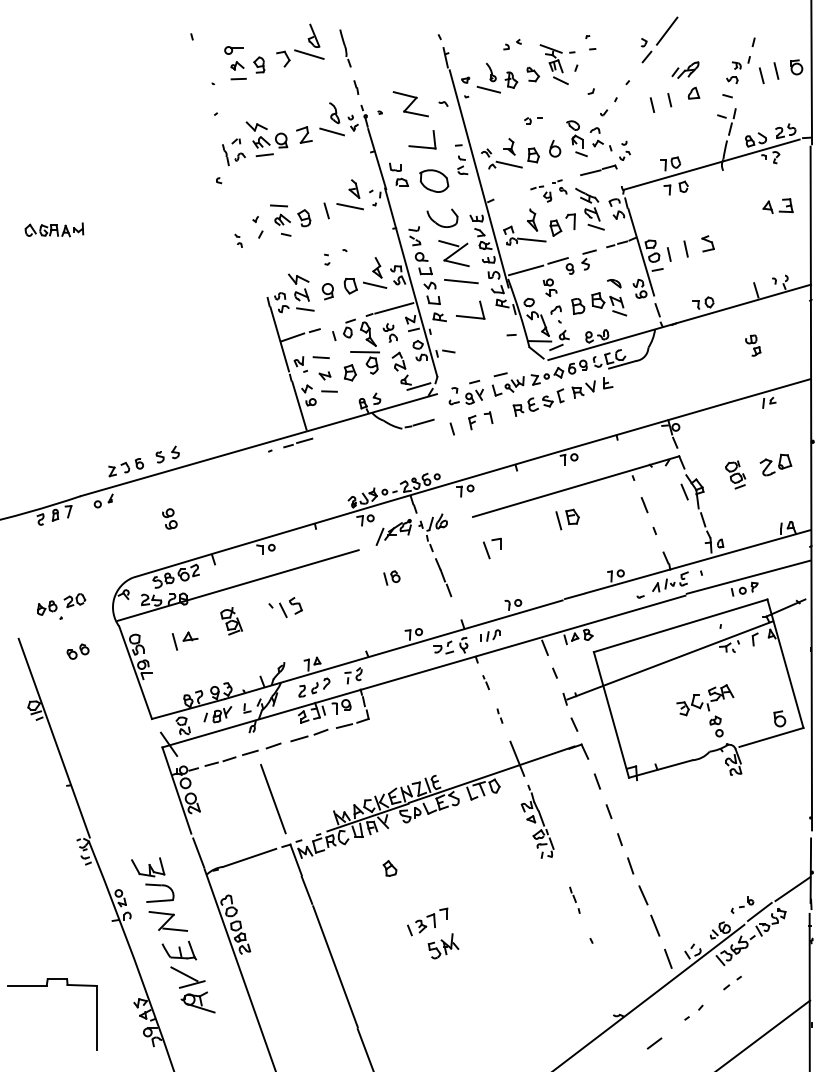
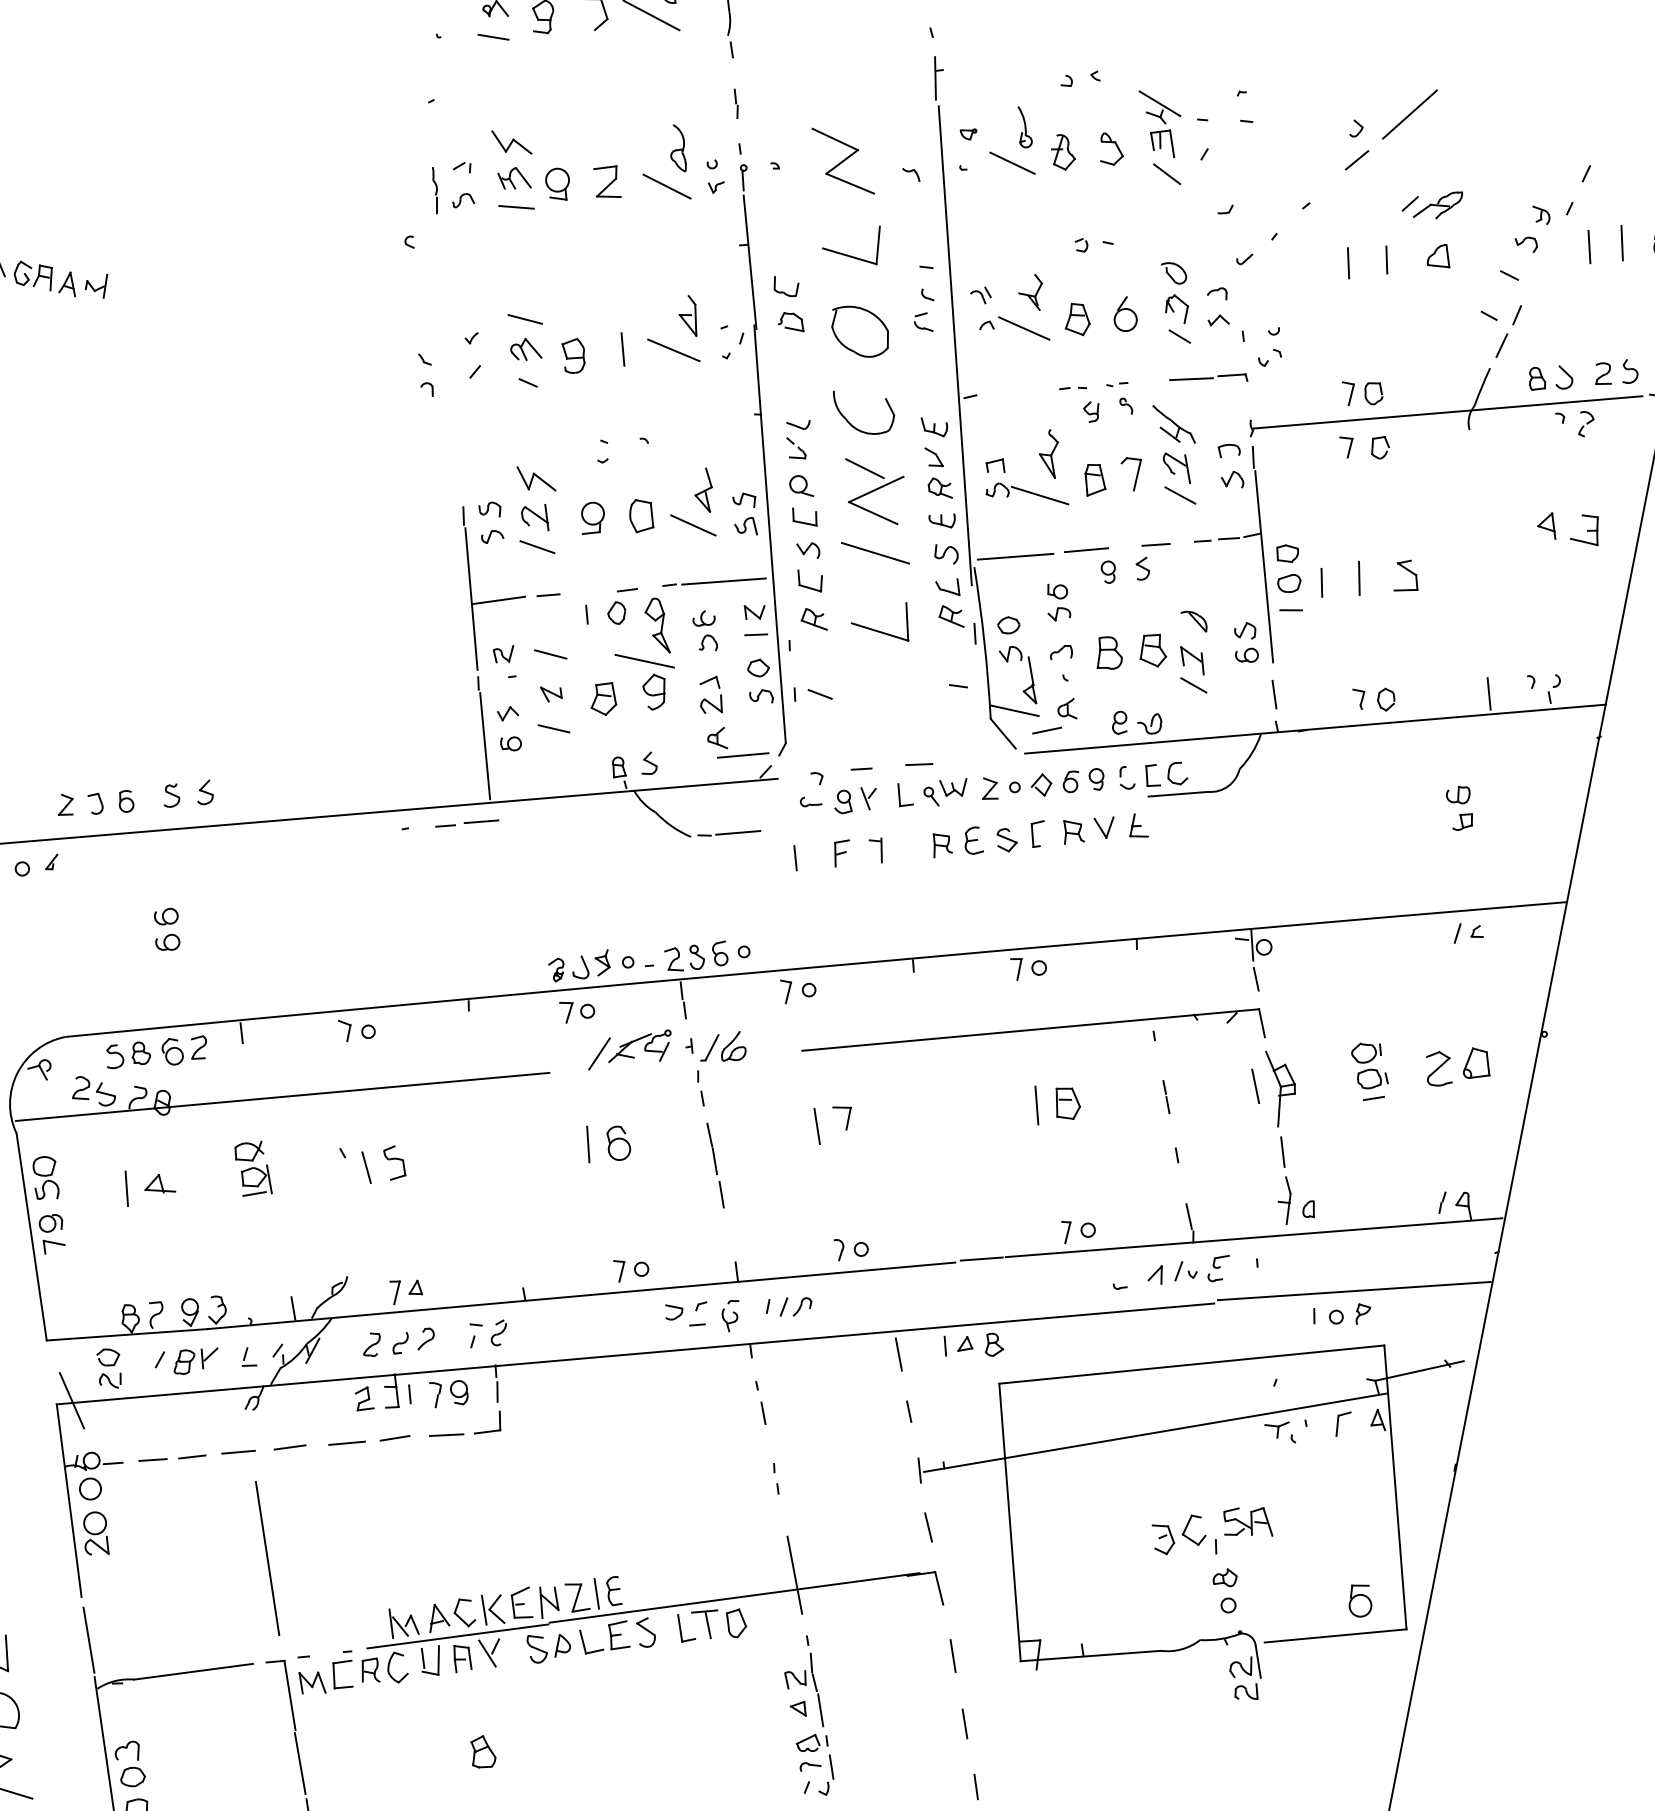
part: (238, 240) -> (426, 374), size x1.43
part: (567, 519) -> (1055, 1106), moved
part: (391, 577) -> (606, 1143), size x1.43
part: (486, 682) -> (761, 1402), size x1.43

